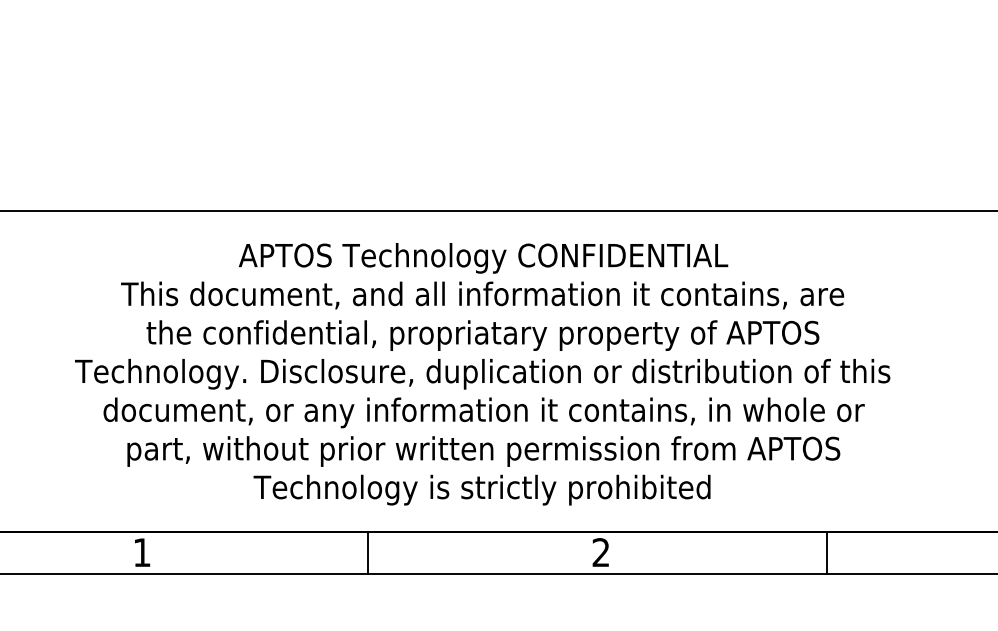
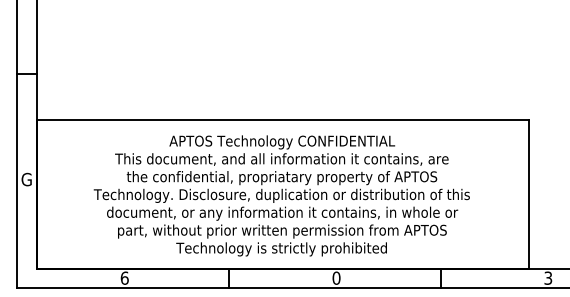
text: (141, 551) -> (124, 277), 1 -> 6
text: (601, 551) -> (336, 277), 2 -> 0

